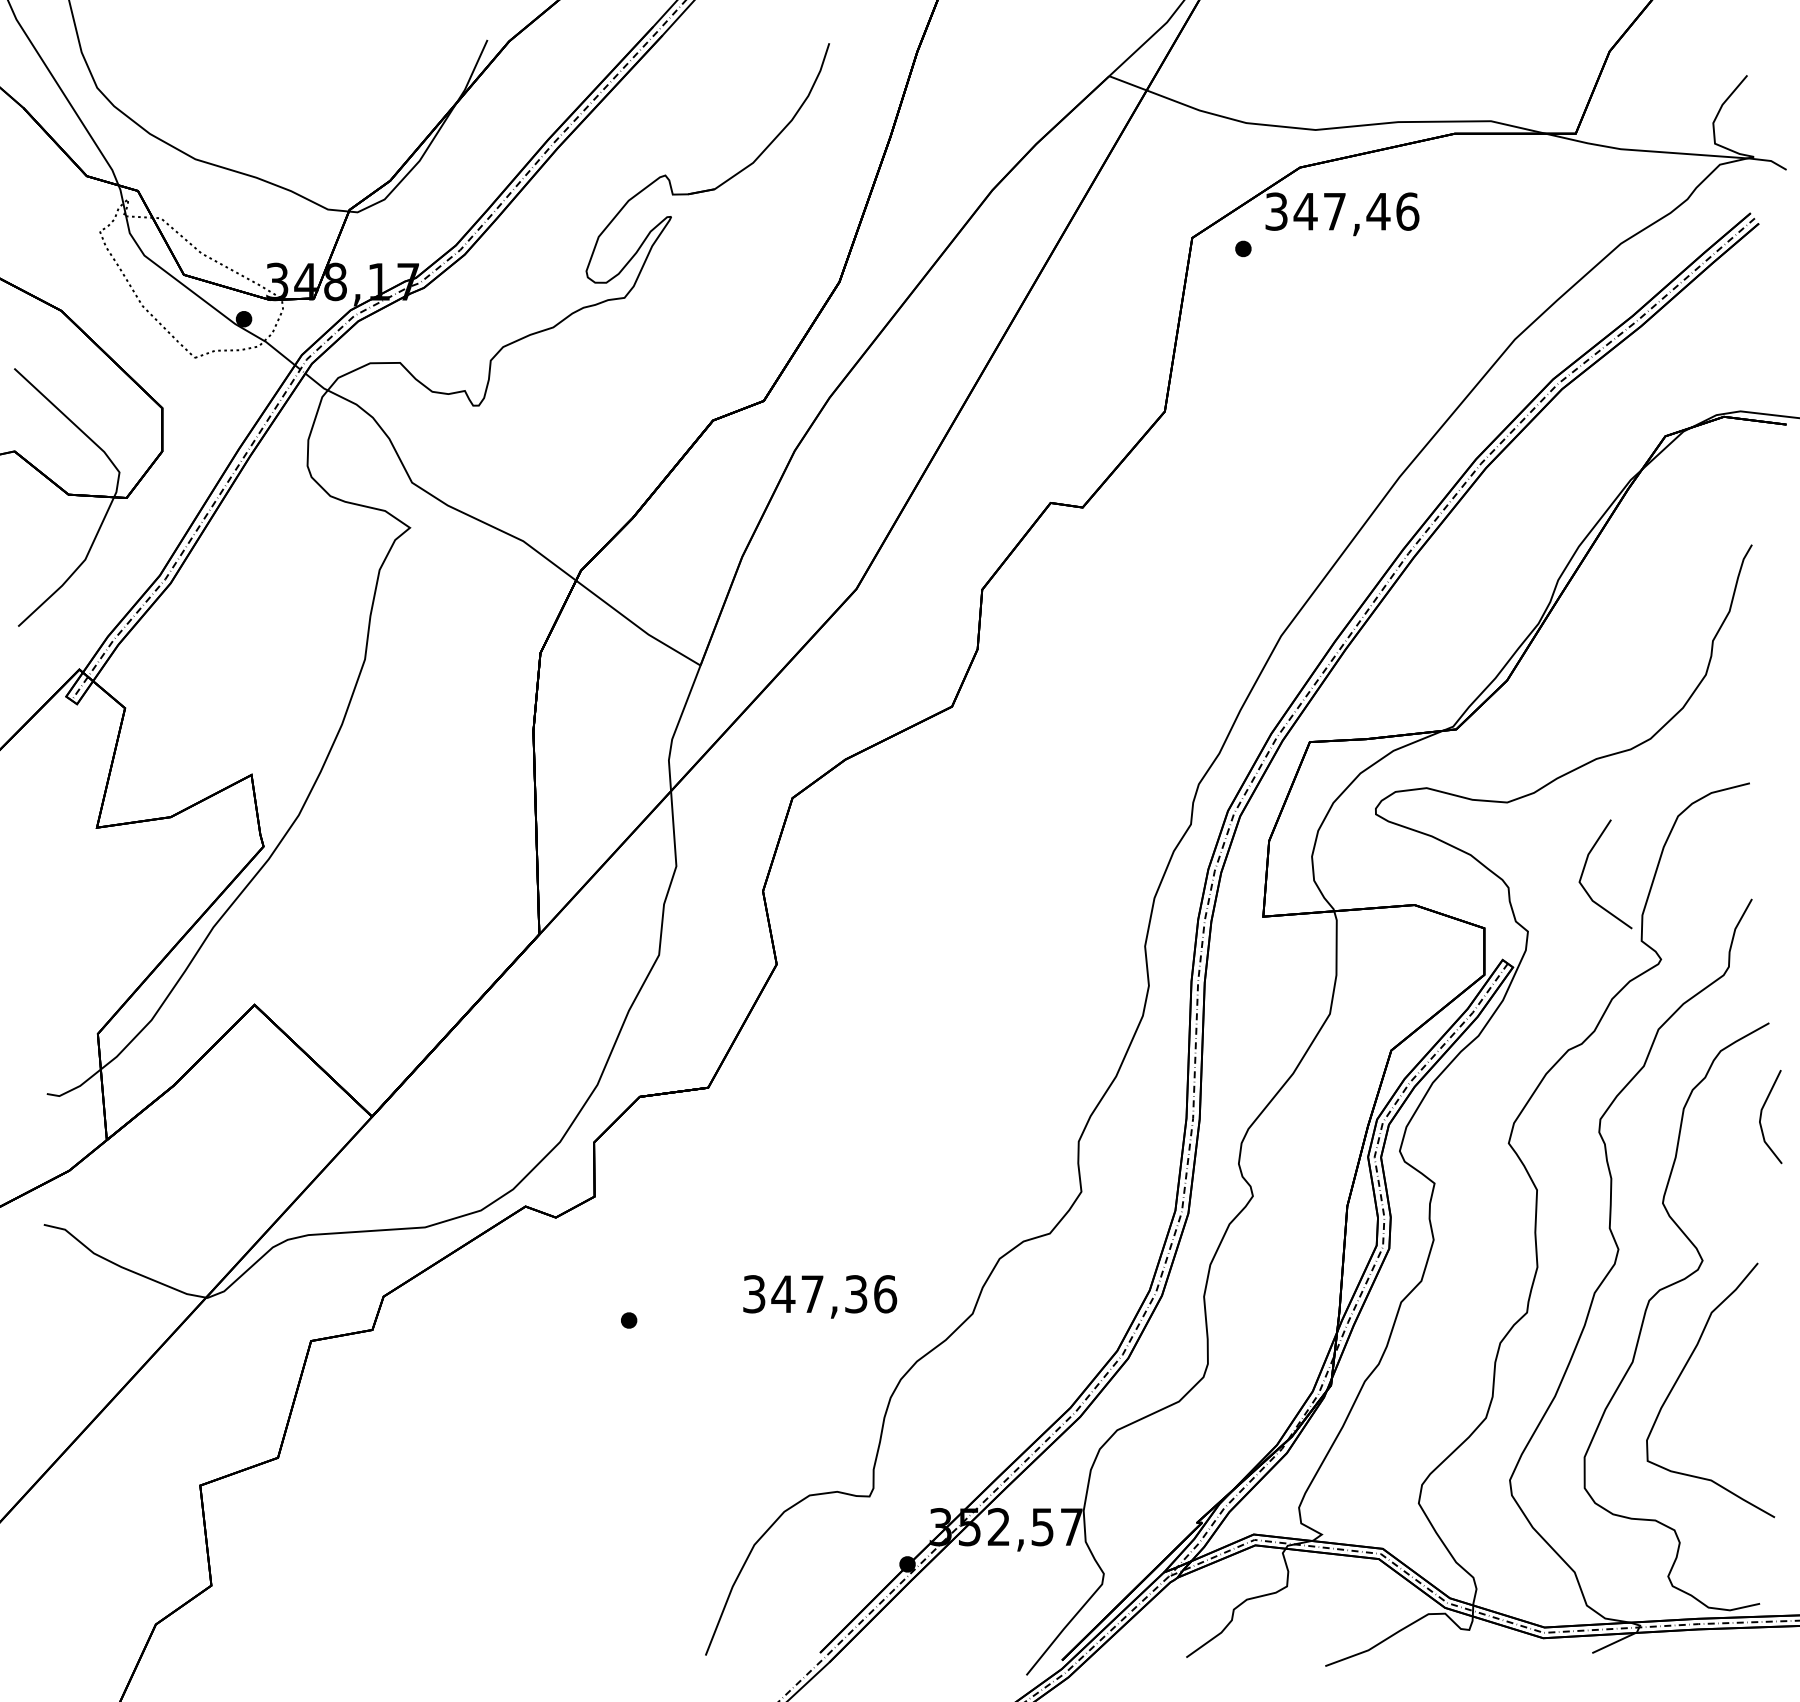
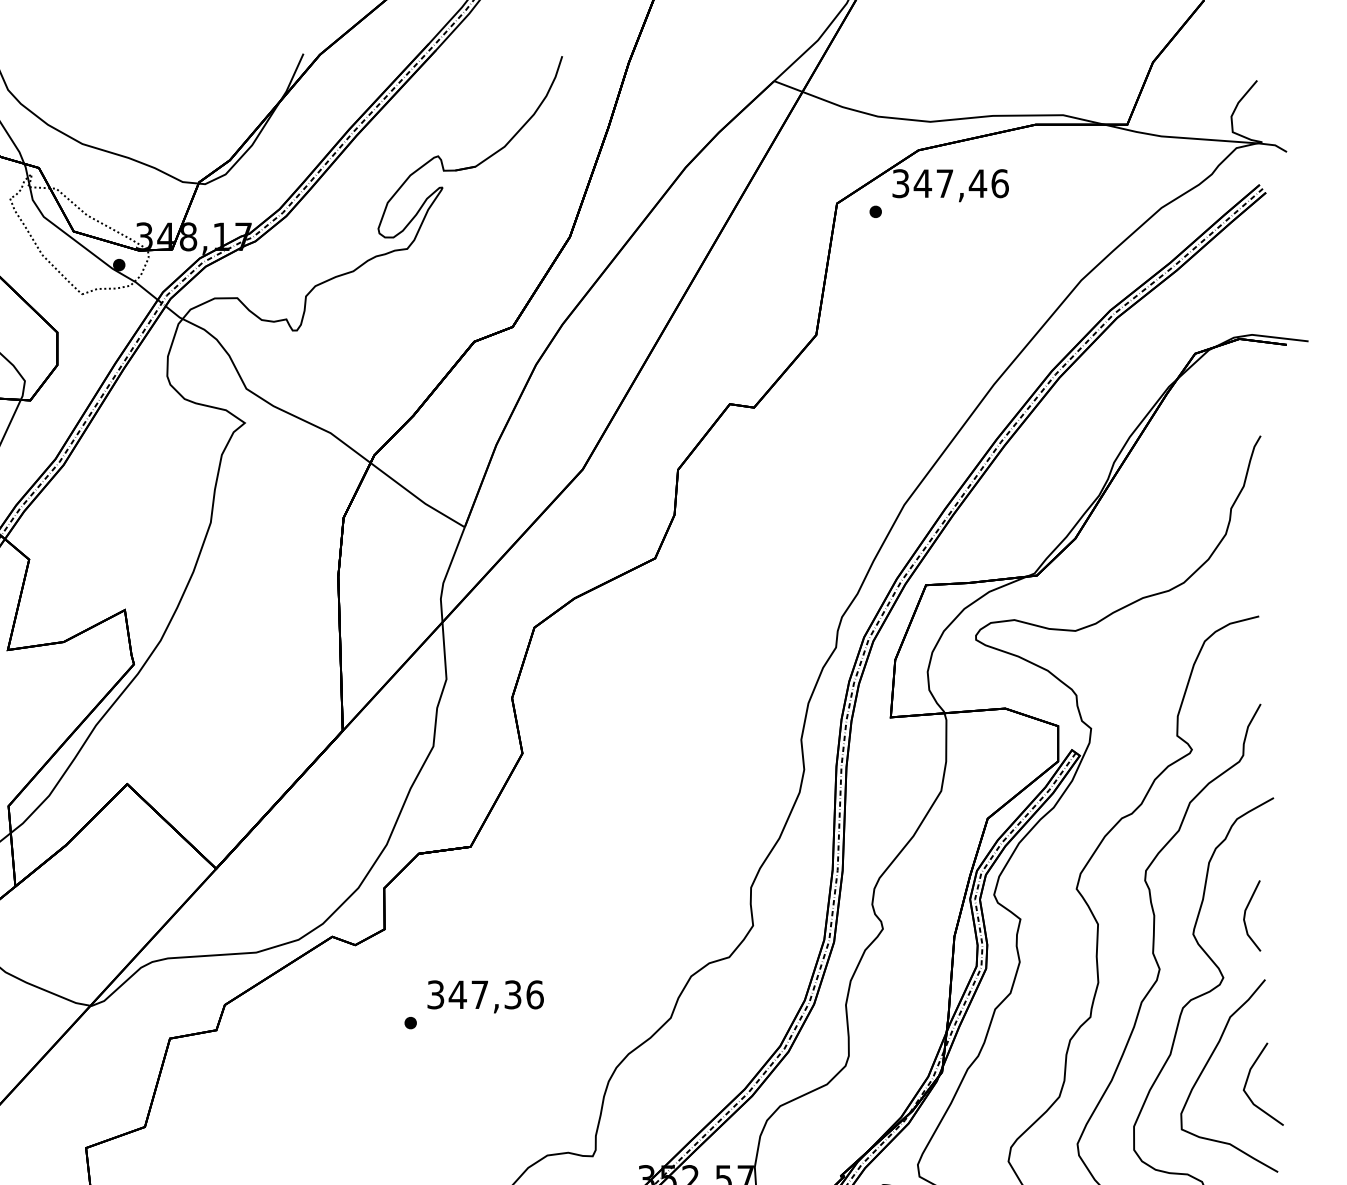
line: (1585, 867) -> (1248, 1079), moved
line: (1761, 1117) -> (1245, 916), moved
text: (820, 1296) -> (485, 996), moved

